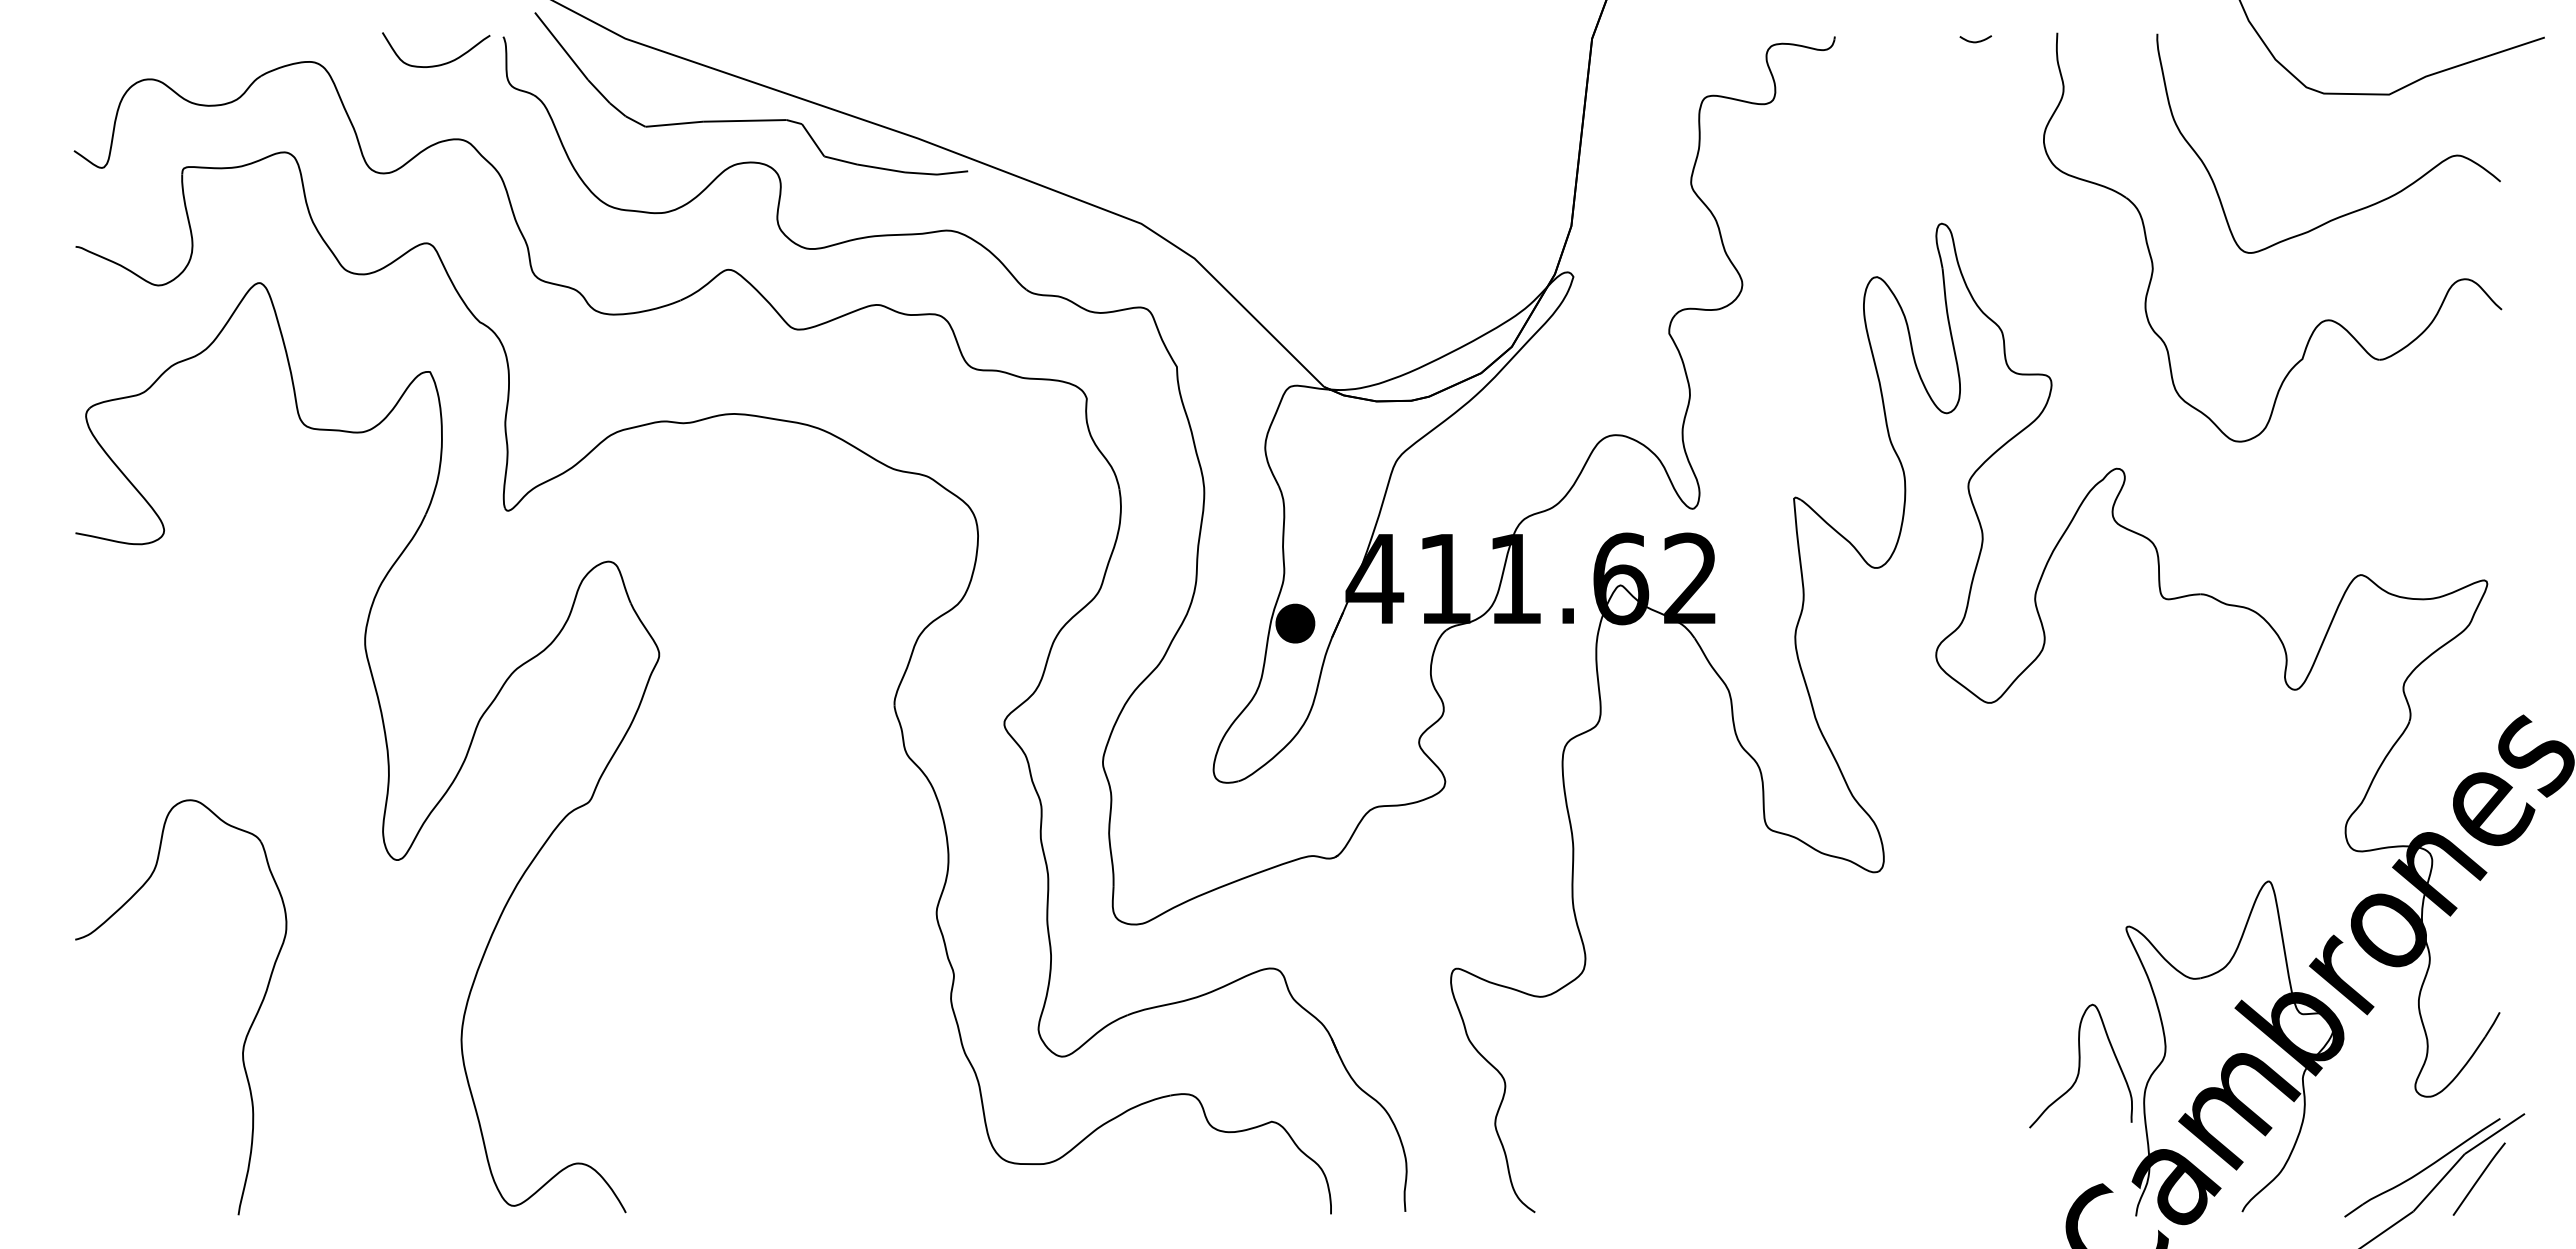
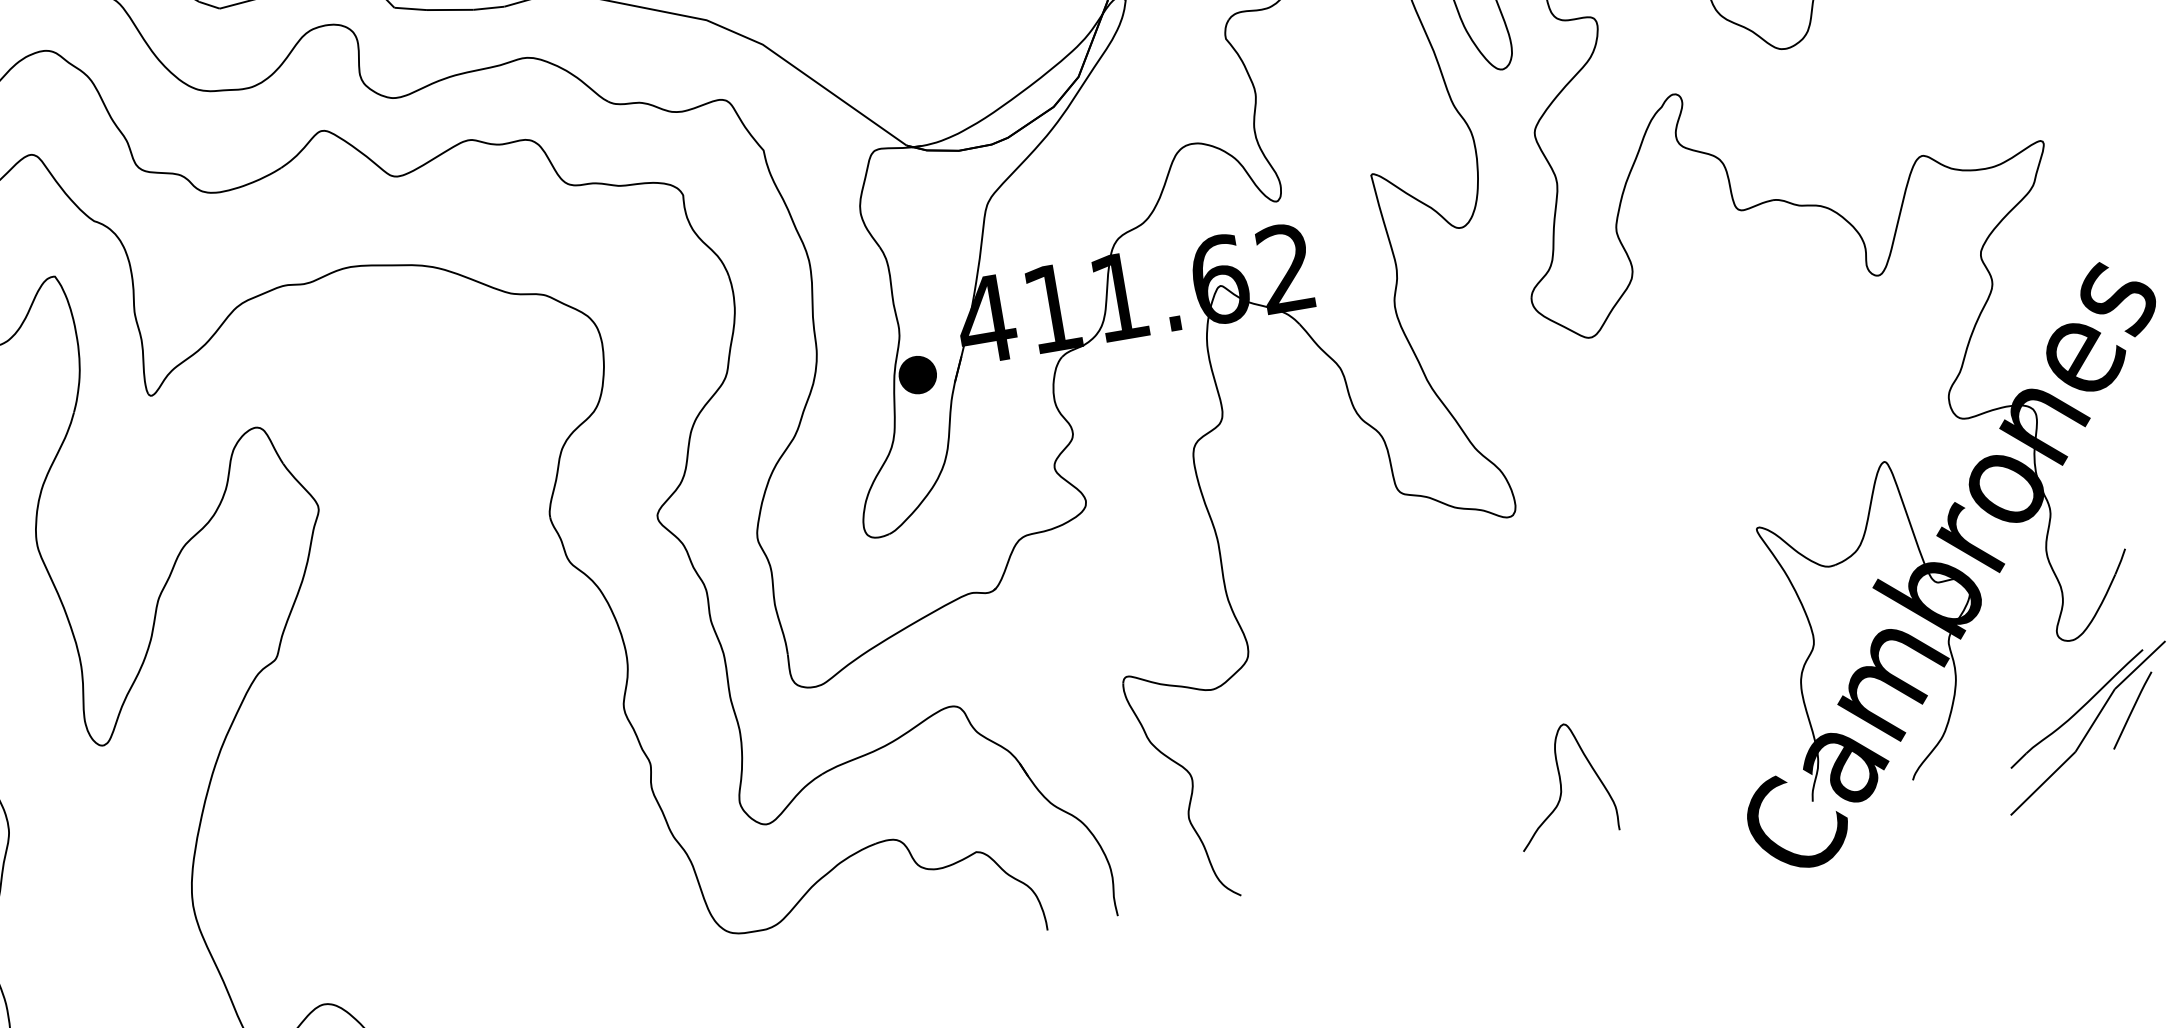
curve: (2080, 1065) -> (1561, 784), moved

